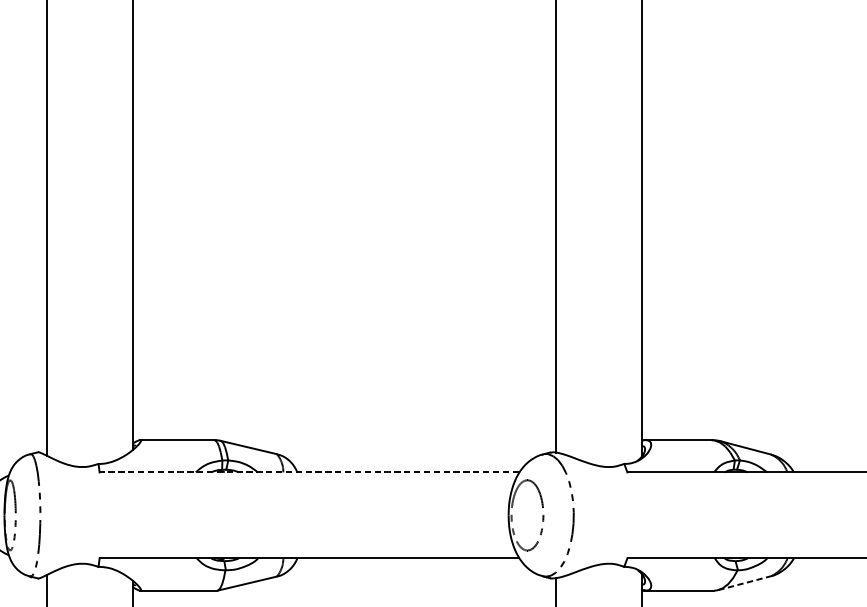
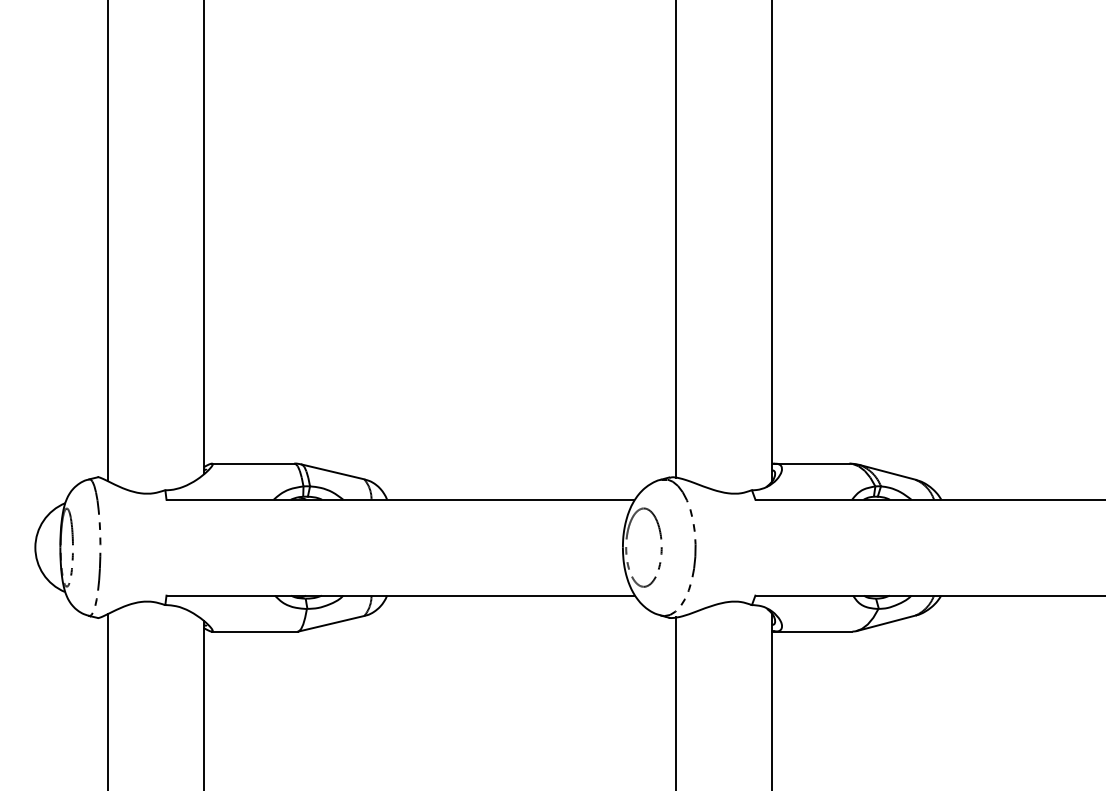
line: (309, 472) -> (400, 499), dashed -> solid
line: (744, 583) -> (886, 623), dashed -> solid

